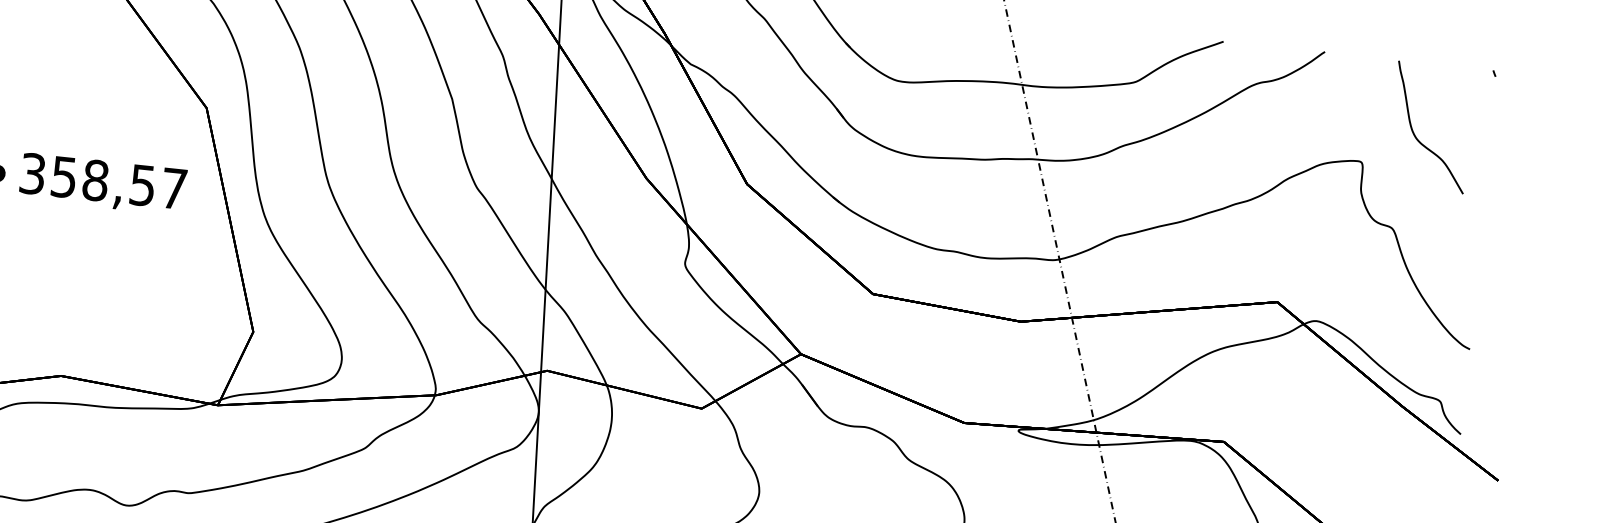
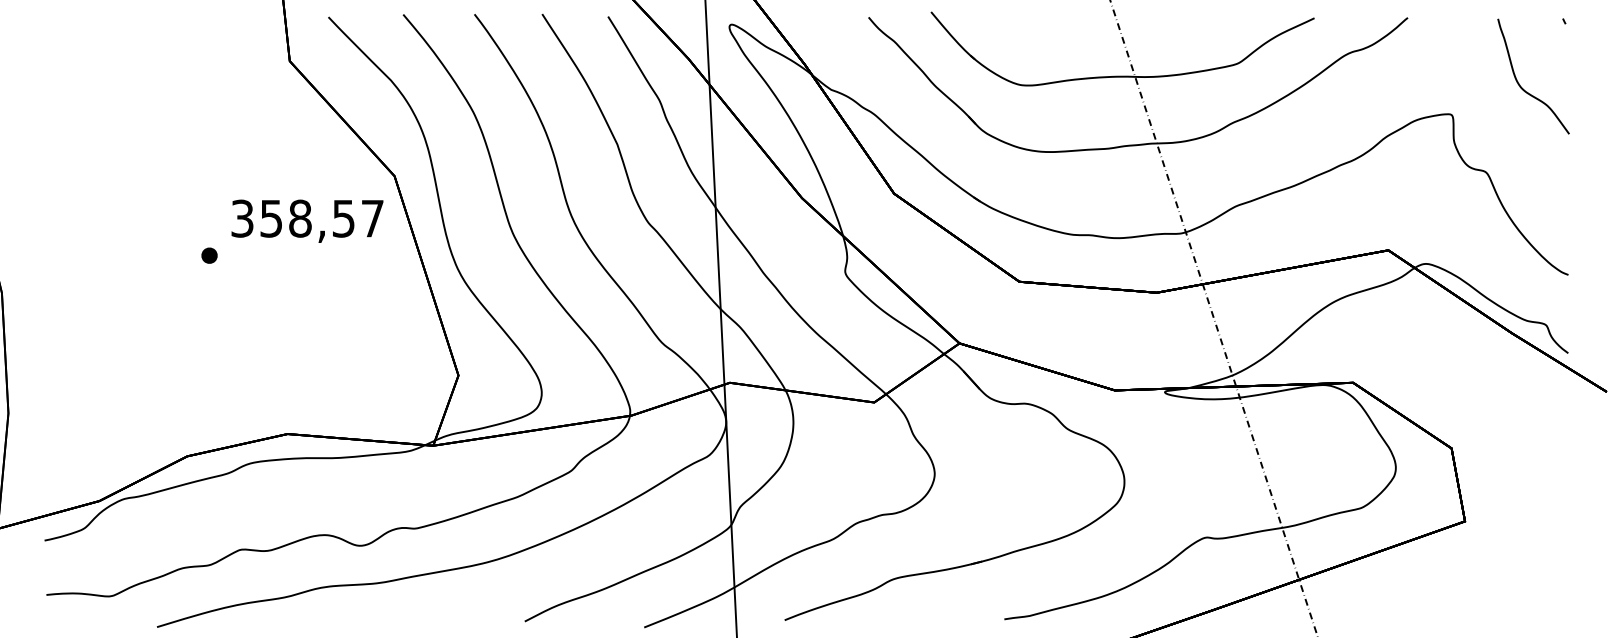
curve: (1415, 134) -> (1520, 84), moved
text: (103, 183) -> (307, 220), moved

